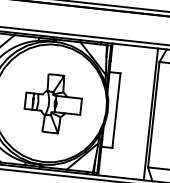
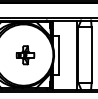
part: (53, 104) -> (25, 55), size x0.6

